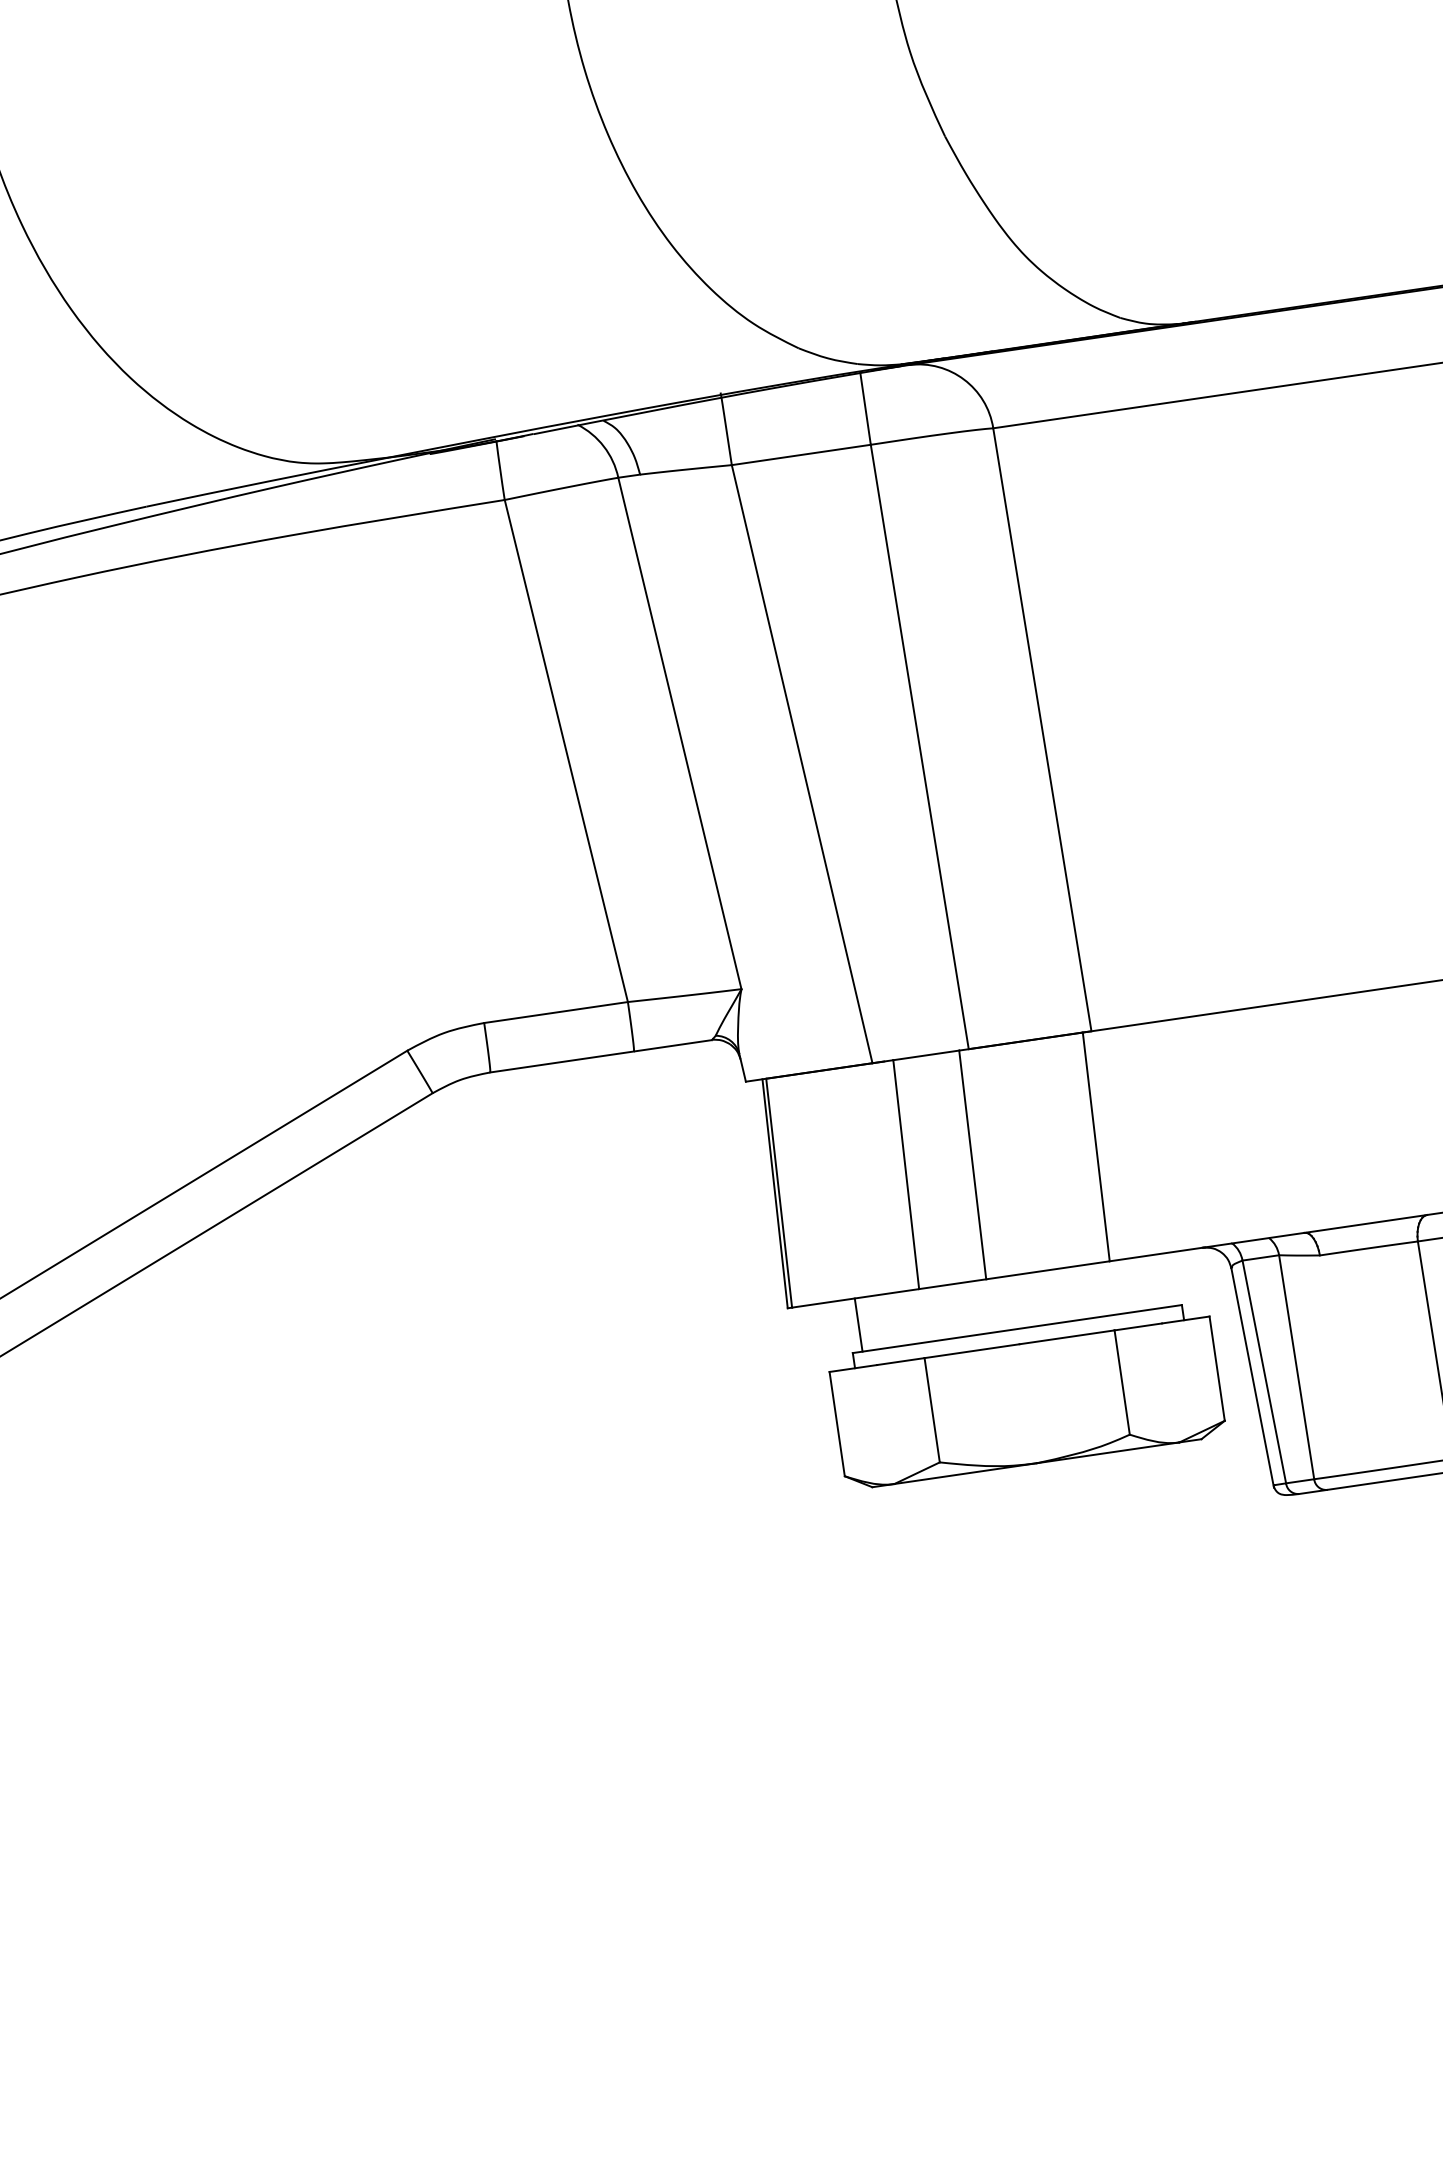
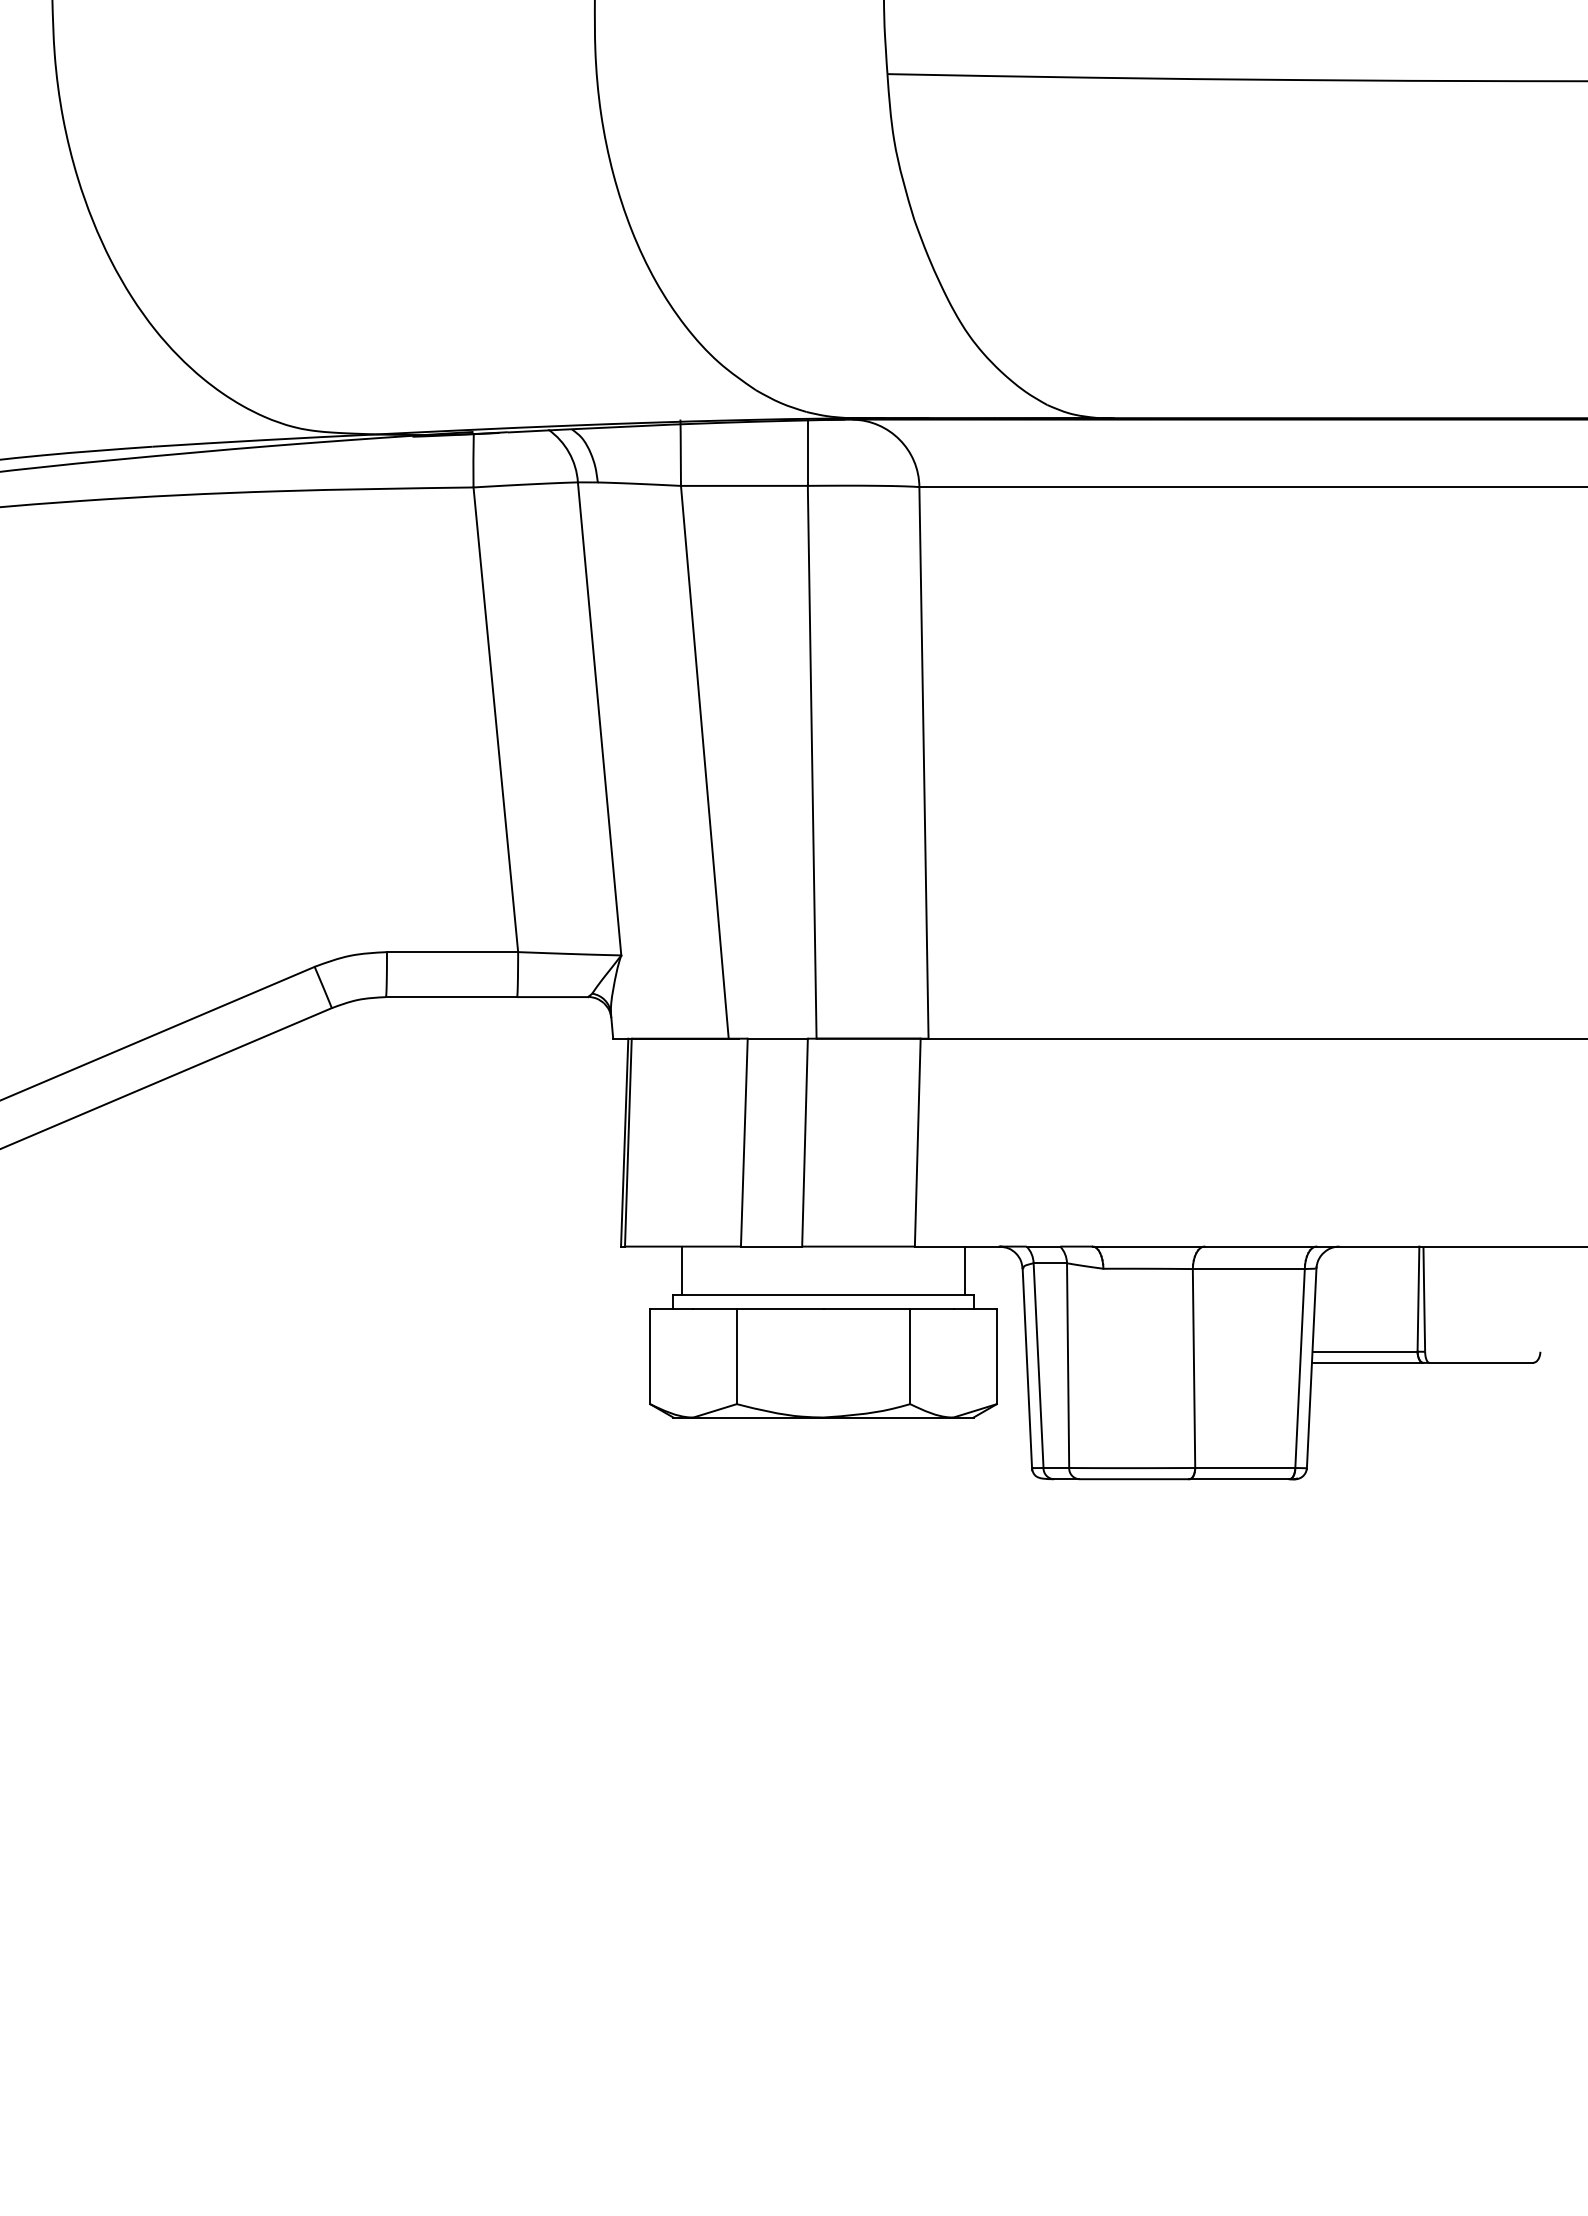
line: (1169, 1279) -> (965, 1270), added

